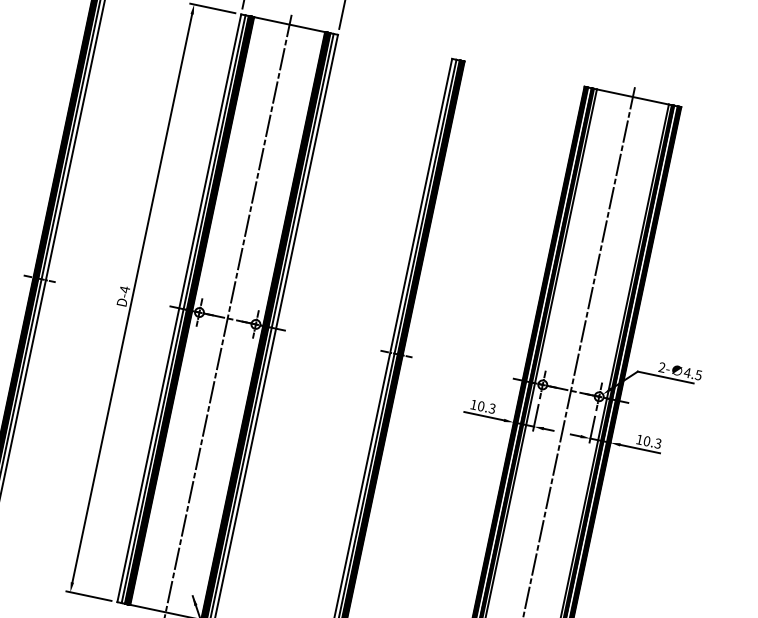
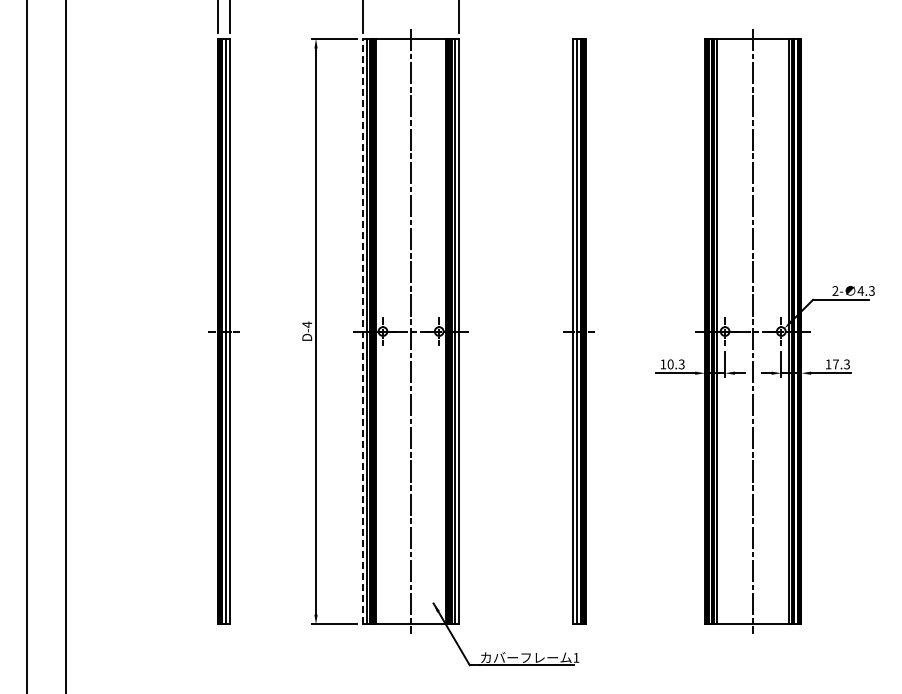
line: (178, 308) -> (362, 331), solid -> dashed
text: (698, 374) -> (871, 290), 4.5 -> 4.3
text: (646, 441) -> (835, 364), 10.3 -> 17.3

